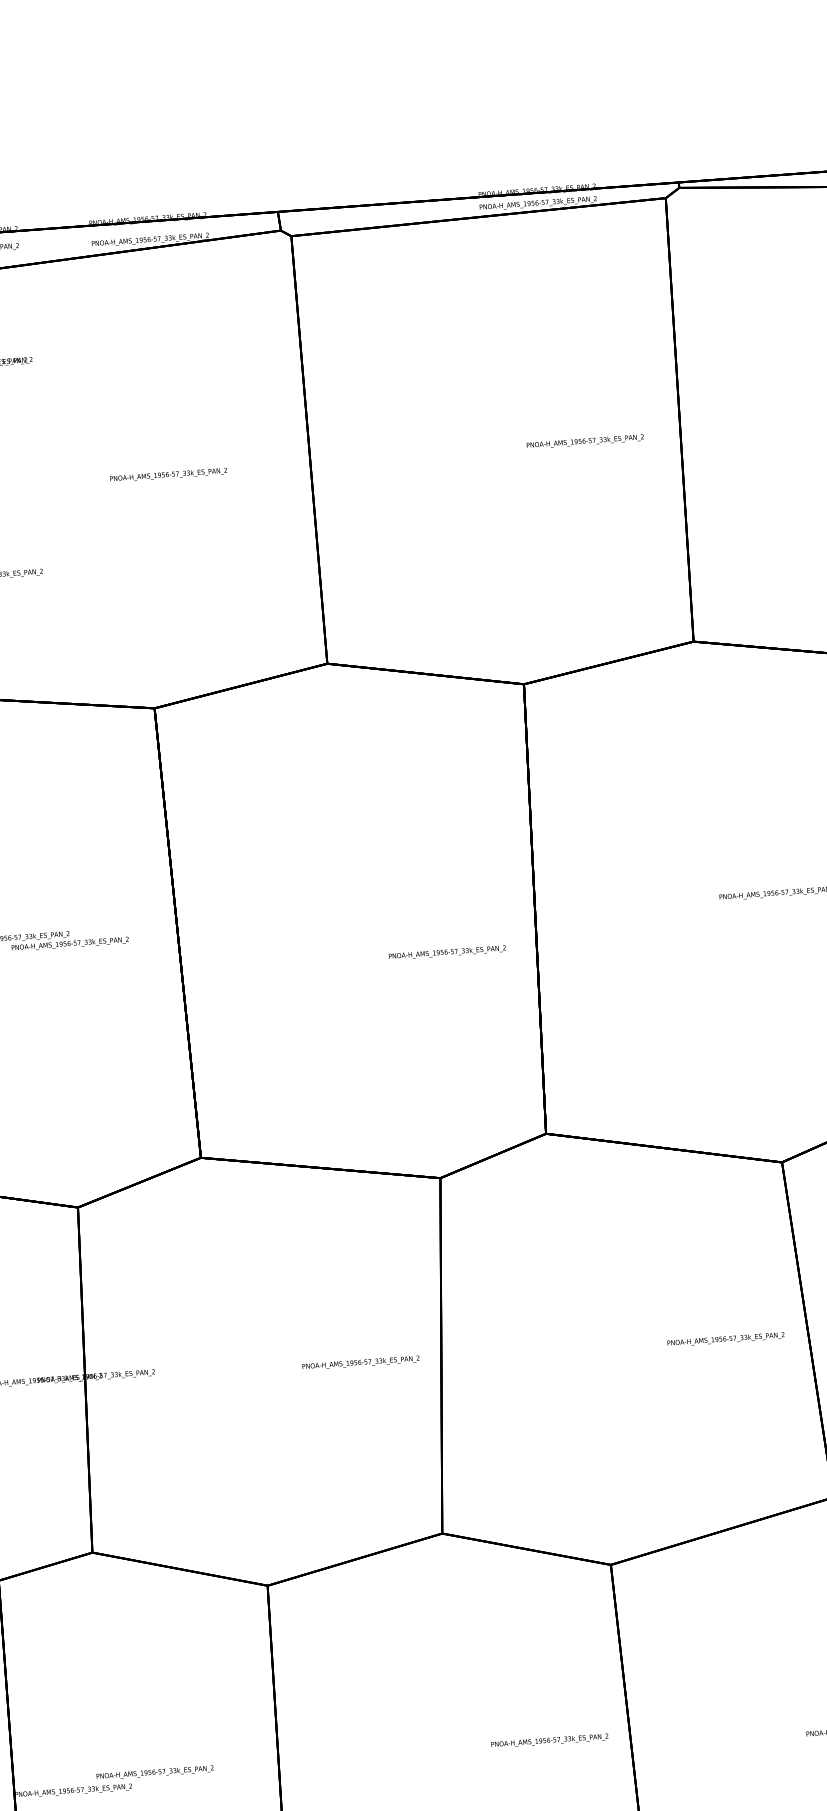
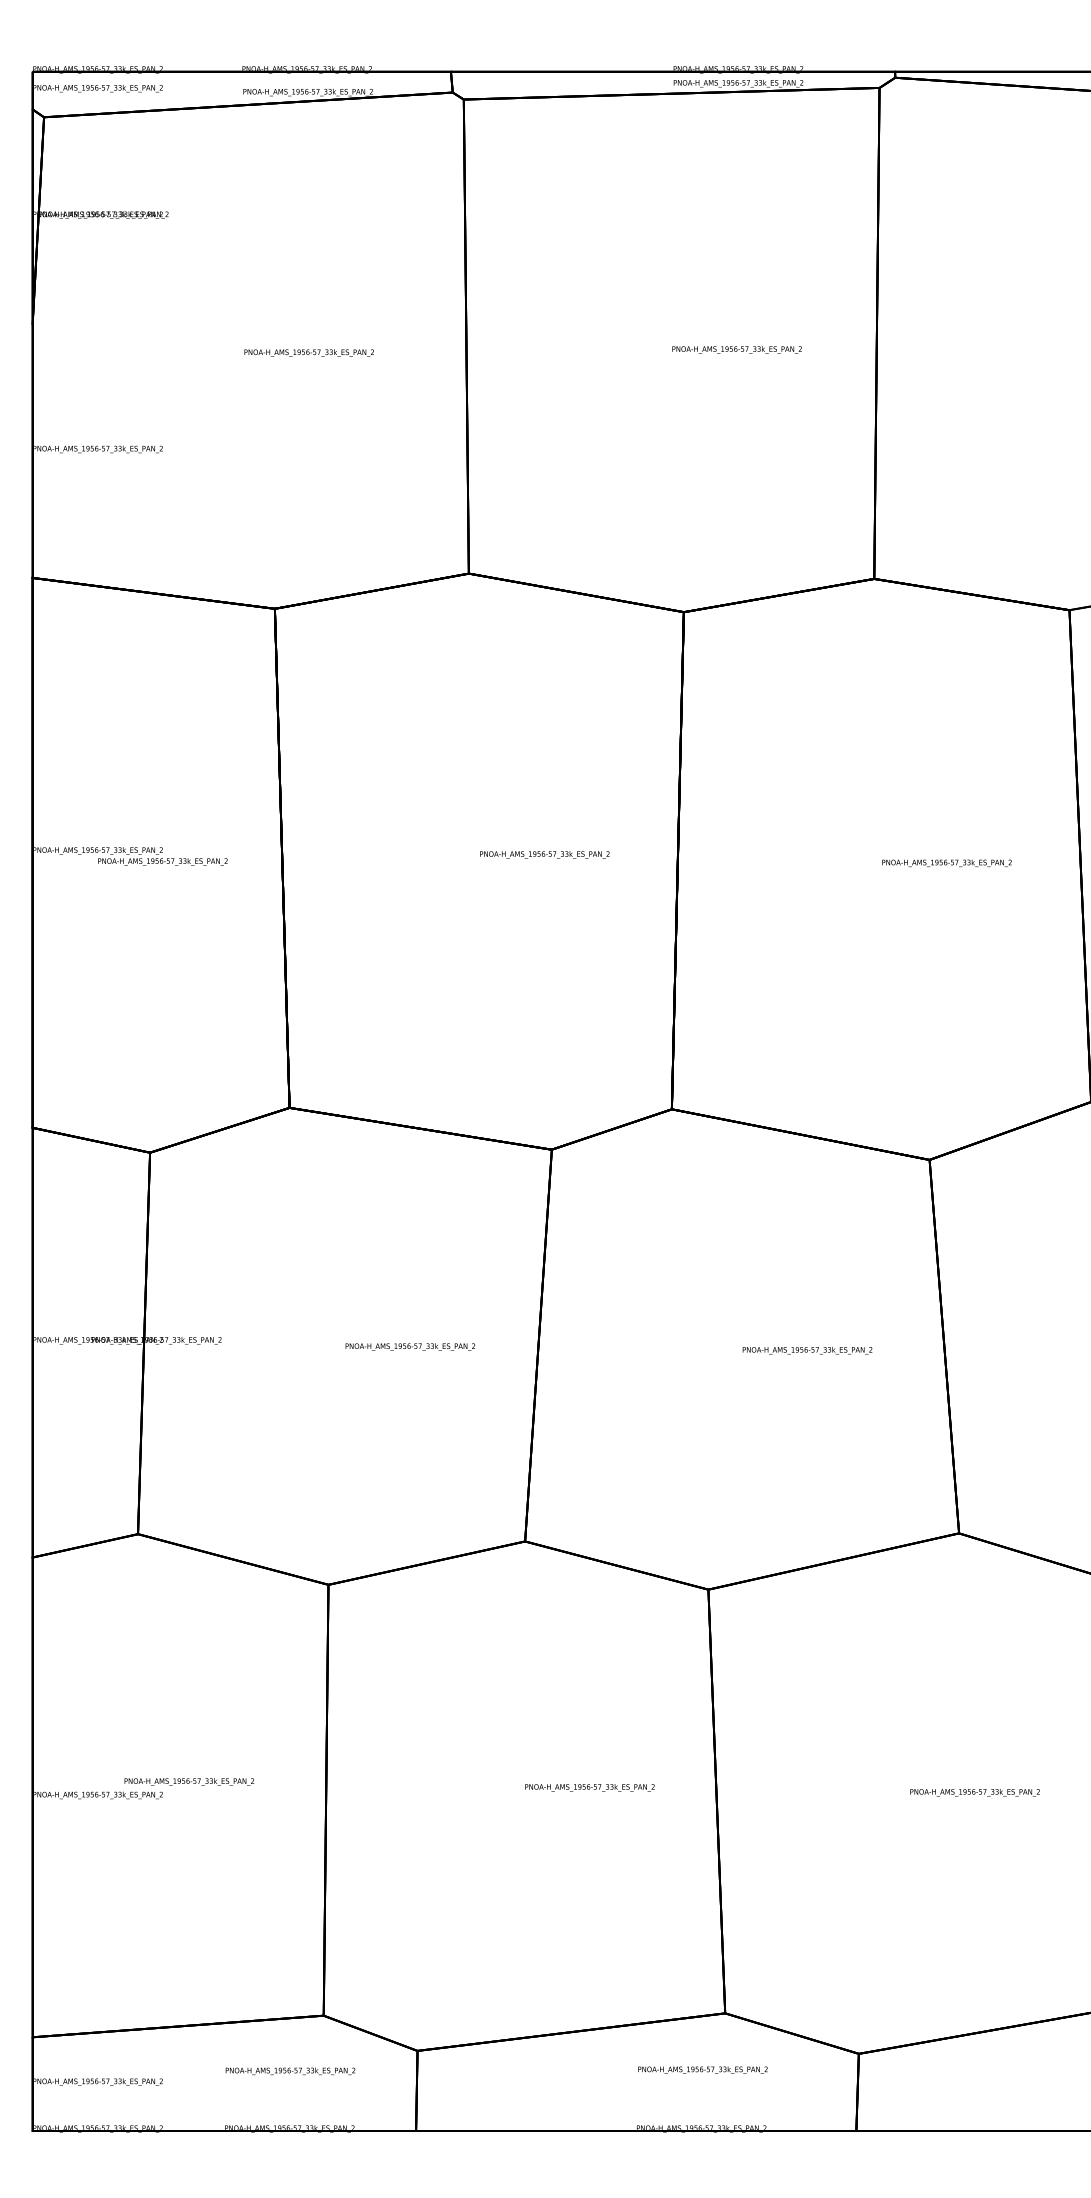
text: (584, 441) -> (736, 349), moved
text: (447, 952) -> (544, 854), moved
text: (725, 1339) -> (807, 1350), moved
text: (361, 1362) -> (410, 1346), moved
text: (549, 1740) -> (589, 1787), moved

